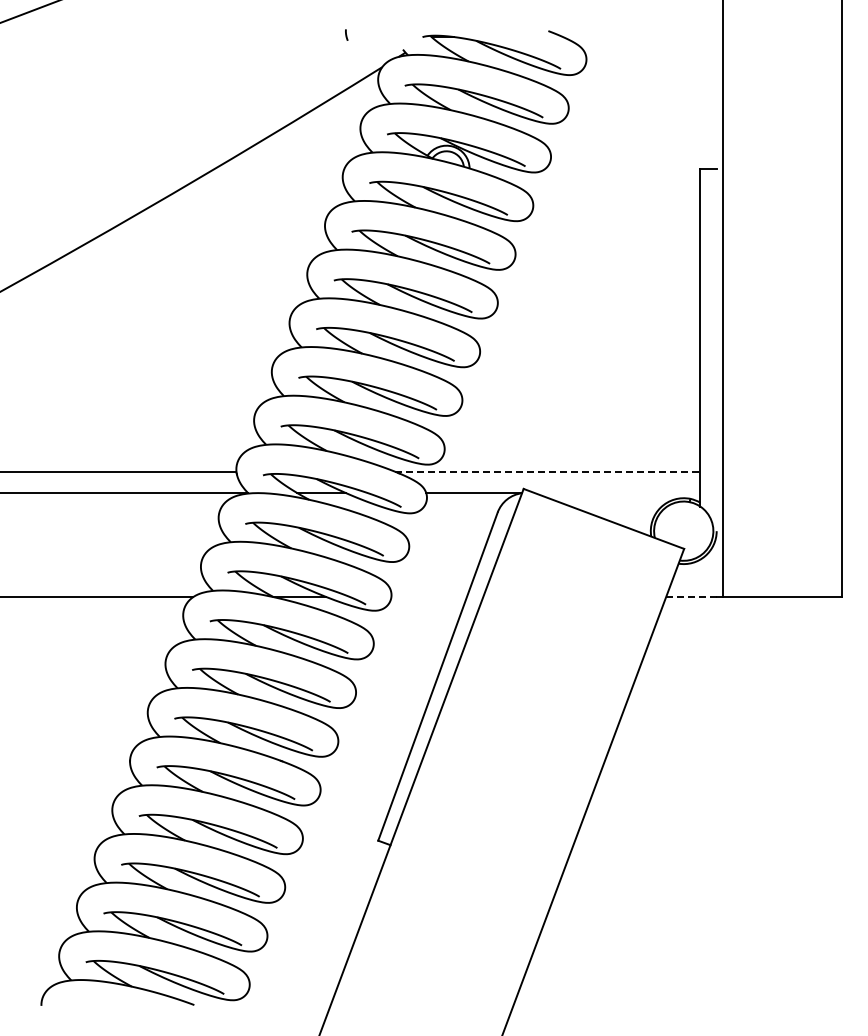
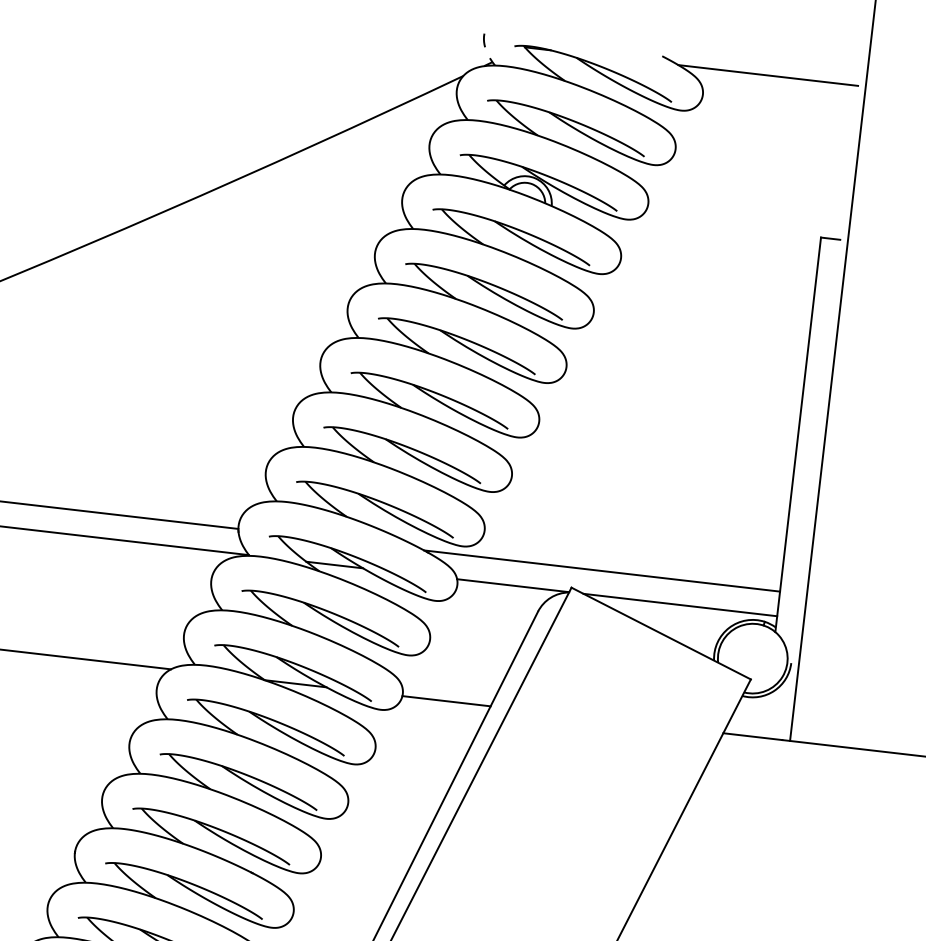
curve: (346, 34) -> (484, 39), moved
line: (639, 36) -> (767, 74), added
line: (548, 471) -> (602, 570), dashed -> solid
line: (617, 492) -> (680, 604), added
line: (428, 597) -> (445, 701), added
line: (691, 597) -> (752, 737), dashed -> solid

